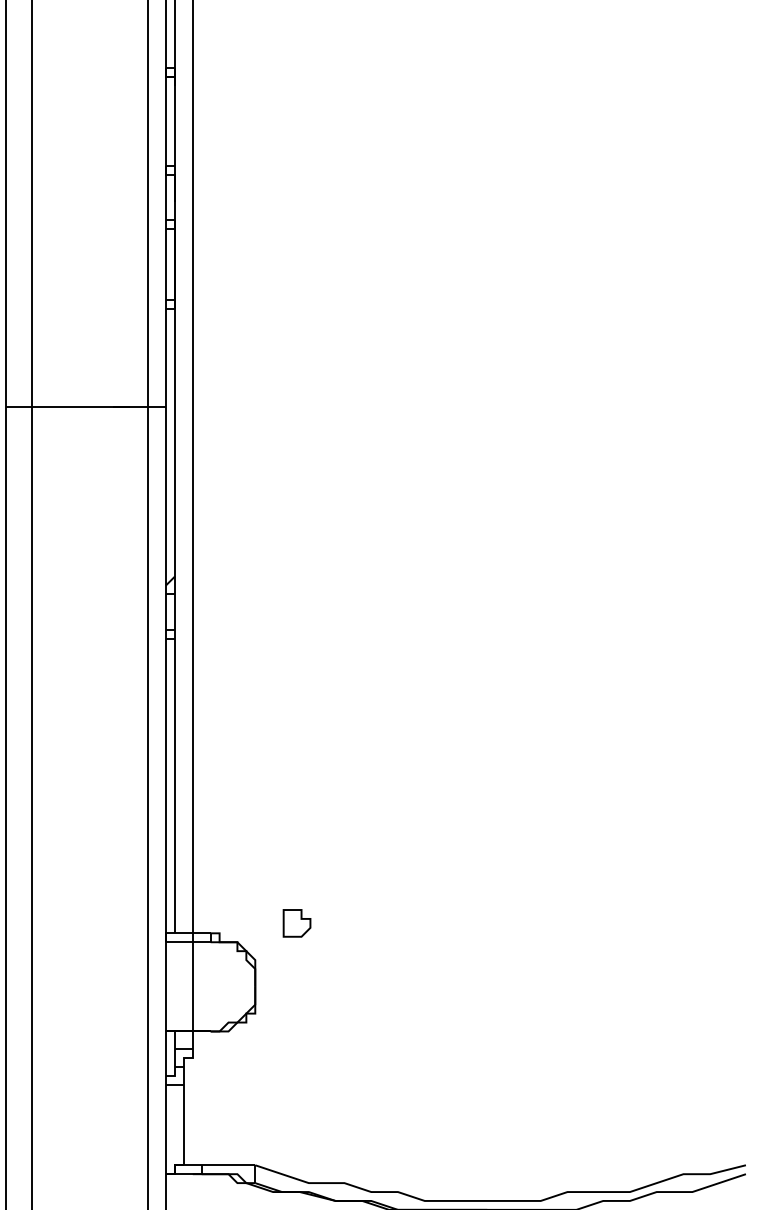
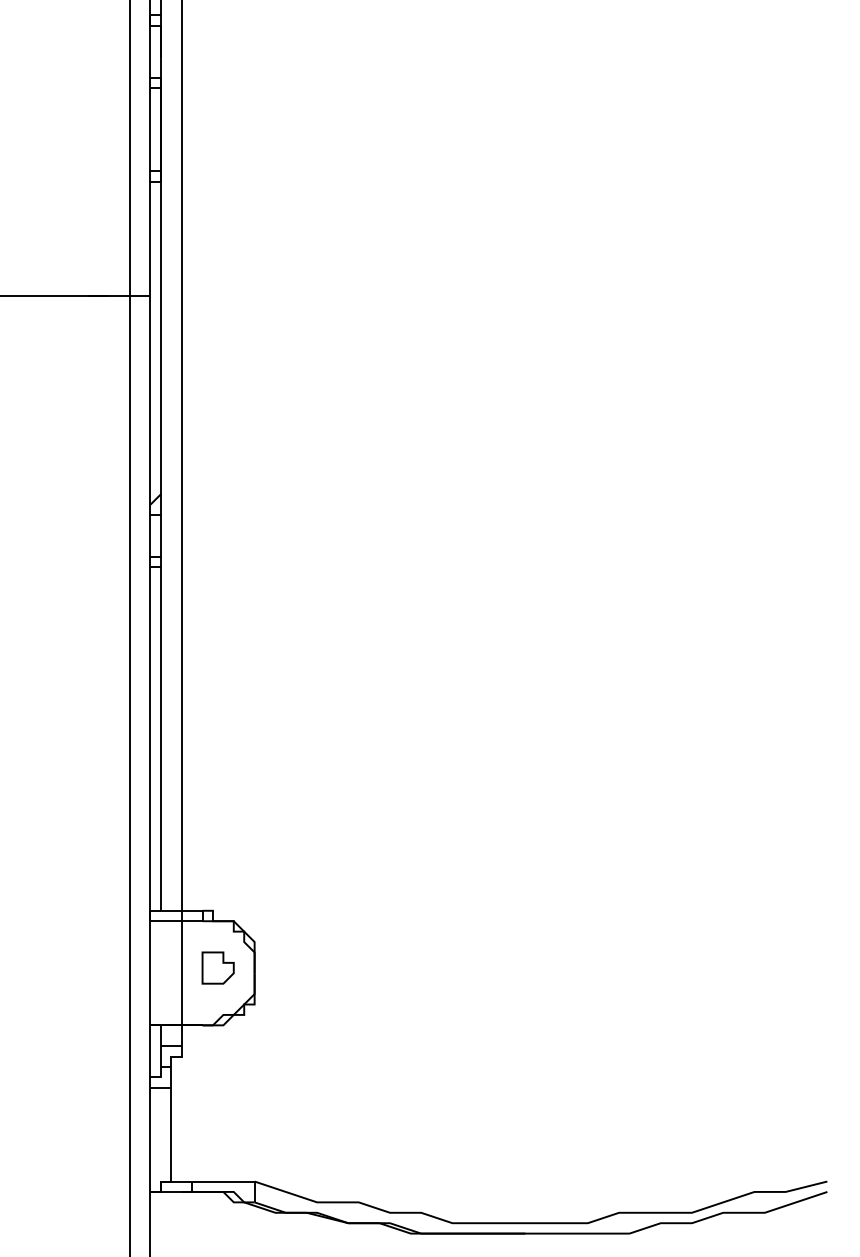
part: (296, 923) -> (217, 968), moved

